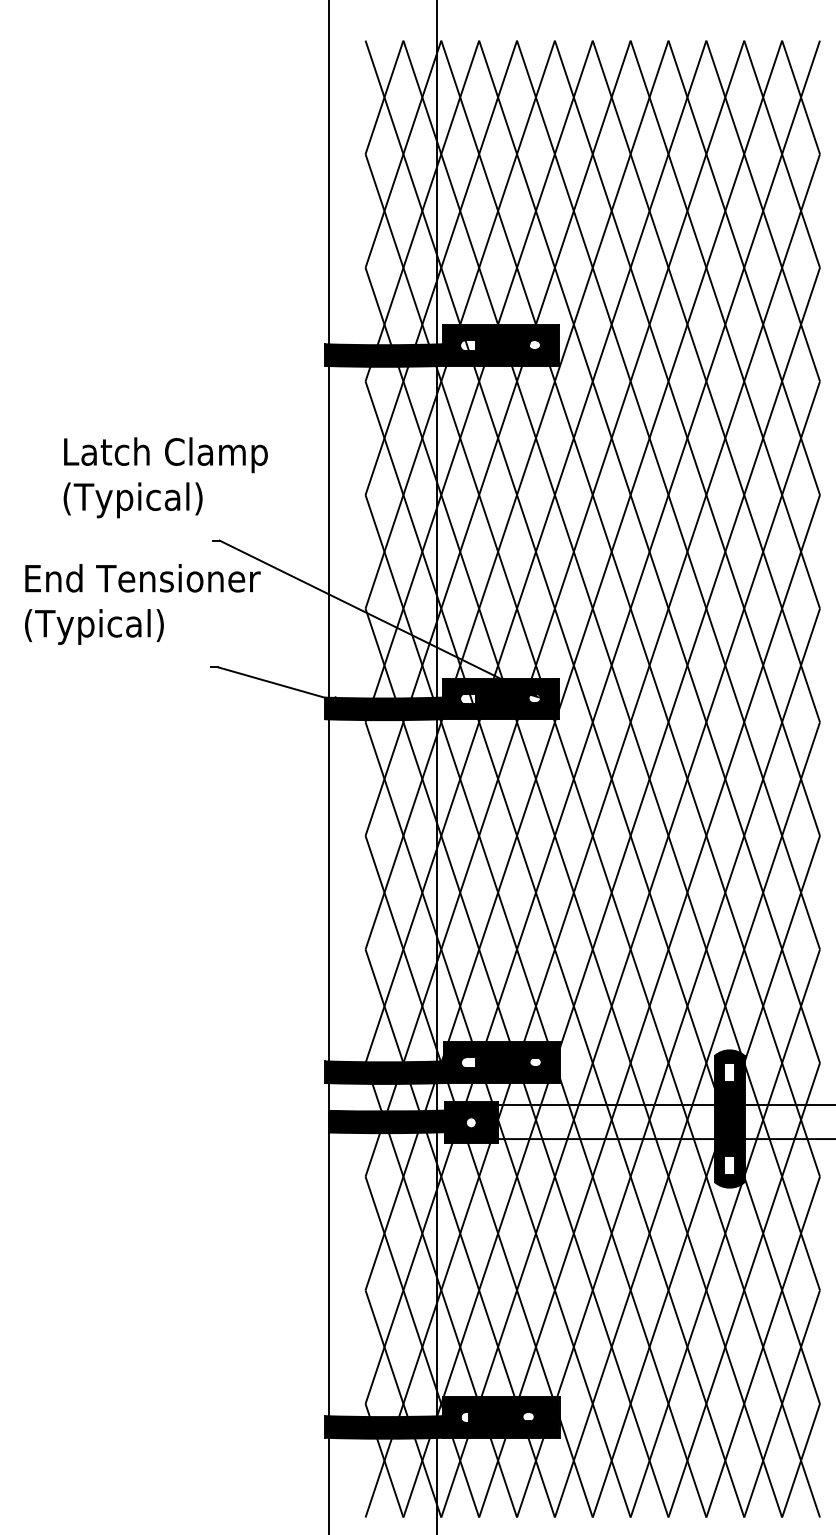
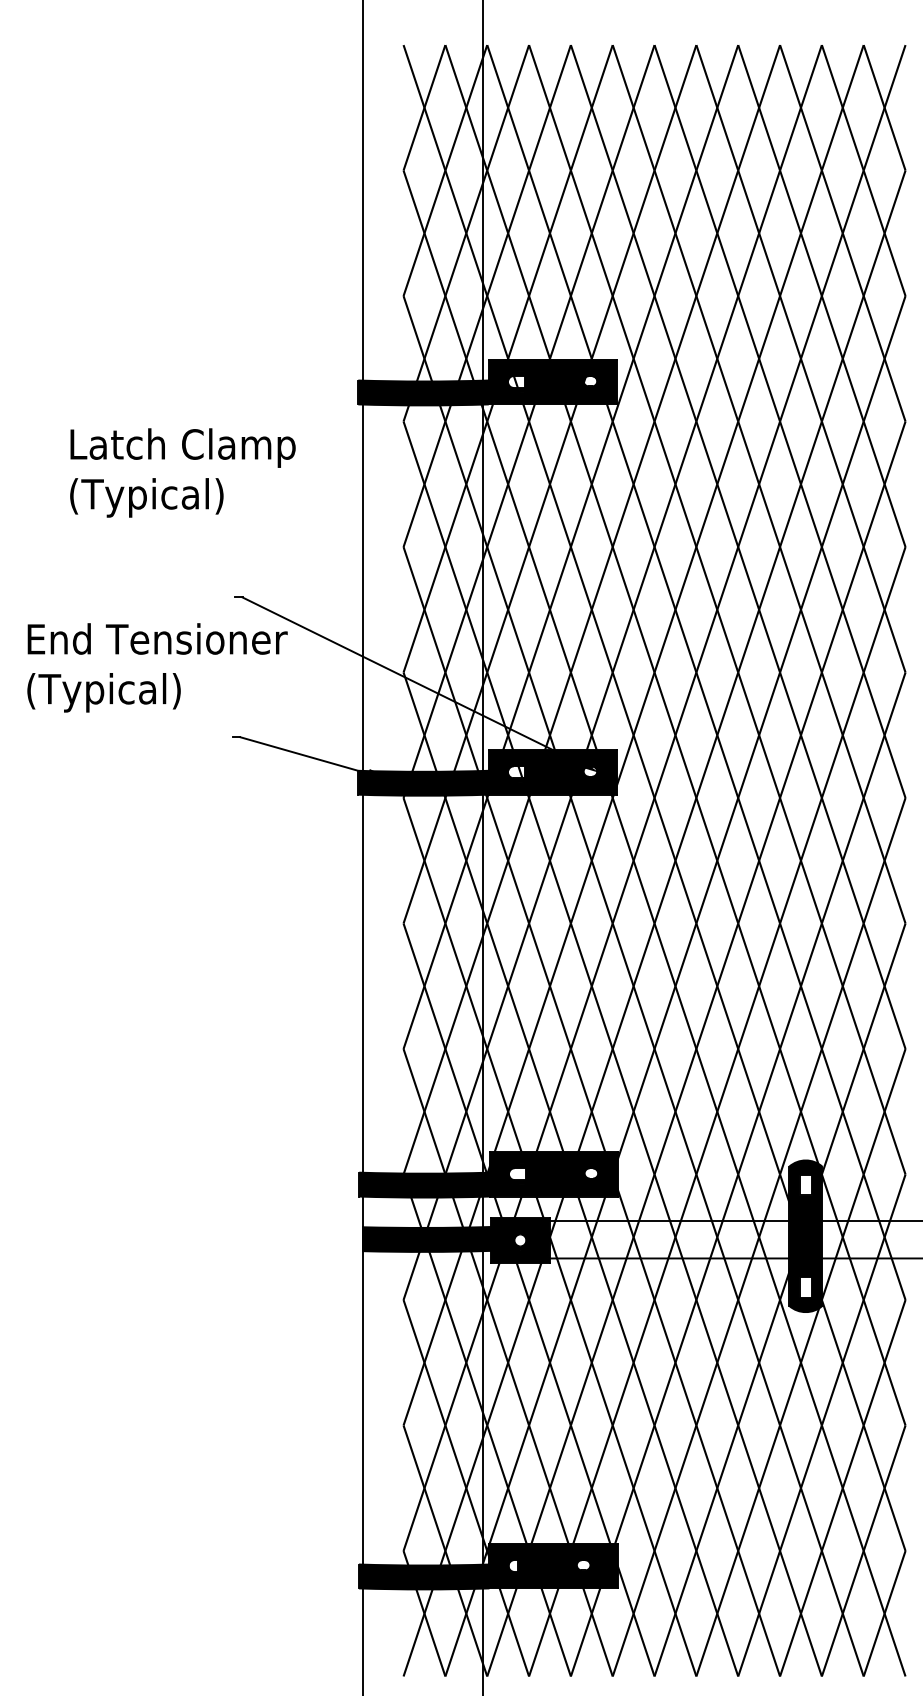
text: (165, 477) -> (182, 472), moved

